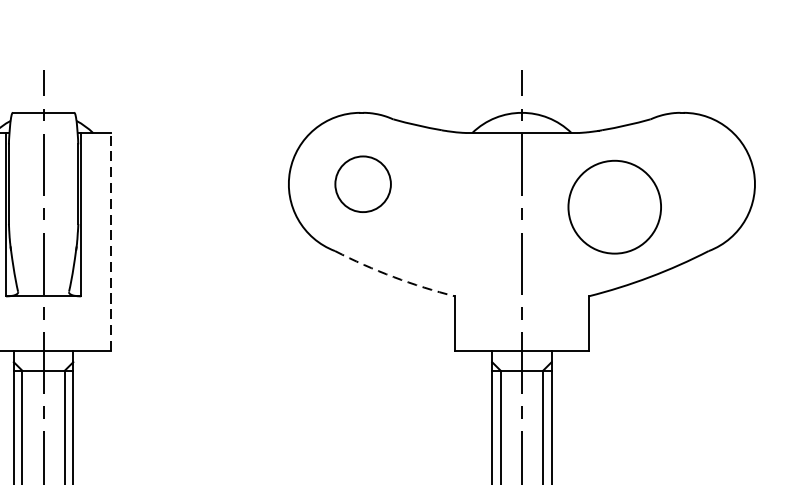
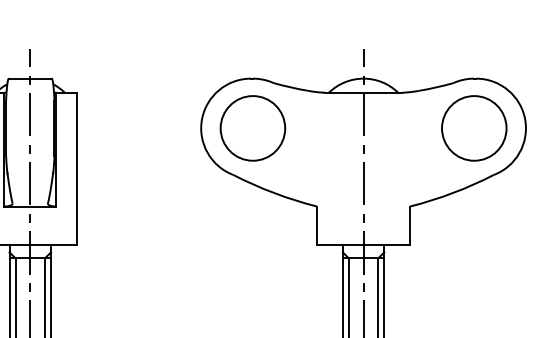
part: (362, 184) -> (252, 128), size x1.67
part: (615, 207) -> (474, 128), moved
line: (109, 241) -> (76, 168), dashed -> solid
arc: (394, 277) -> (274, 193), dashed -> solid

